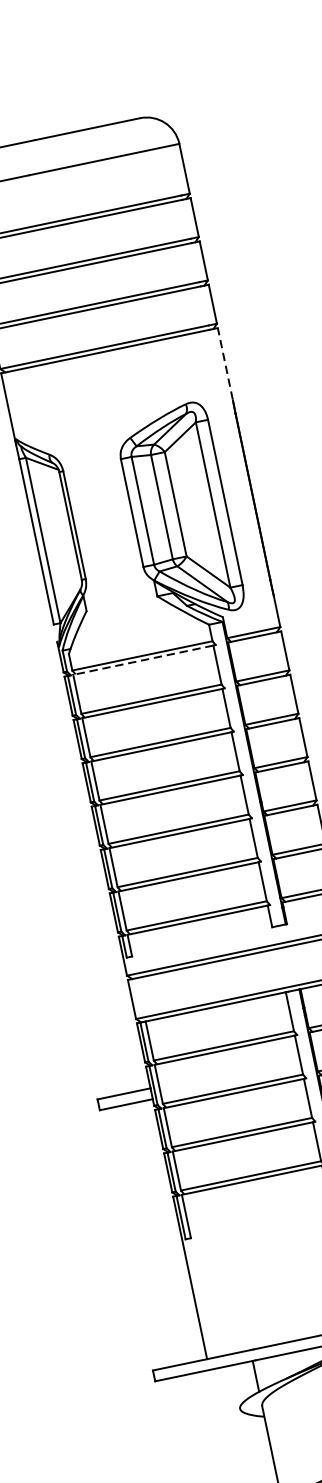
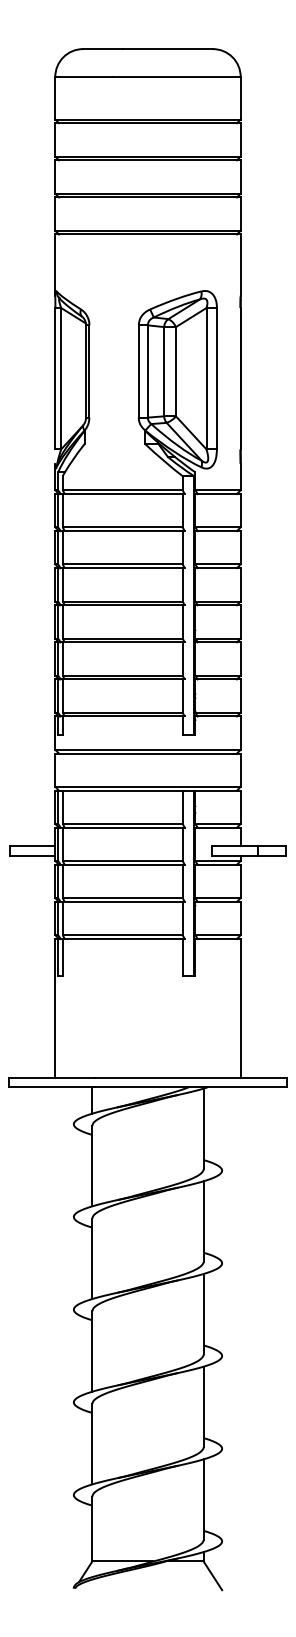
line: (225, 364) -> (240, 265), dashed -> solid
line: (143, 660) -> (122, 494), dashed -> solid

